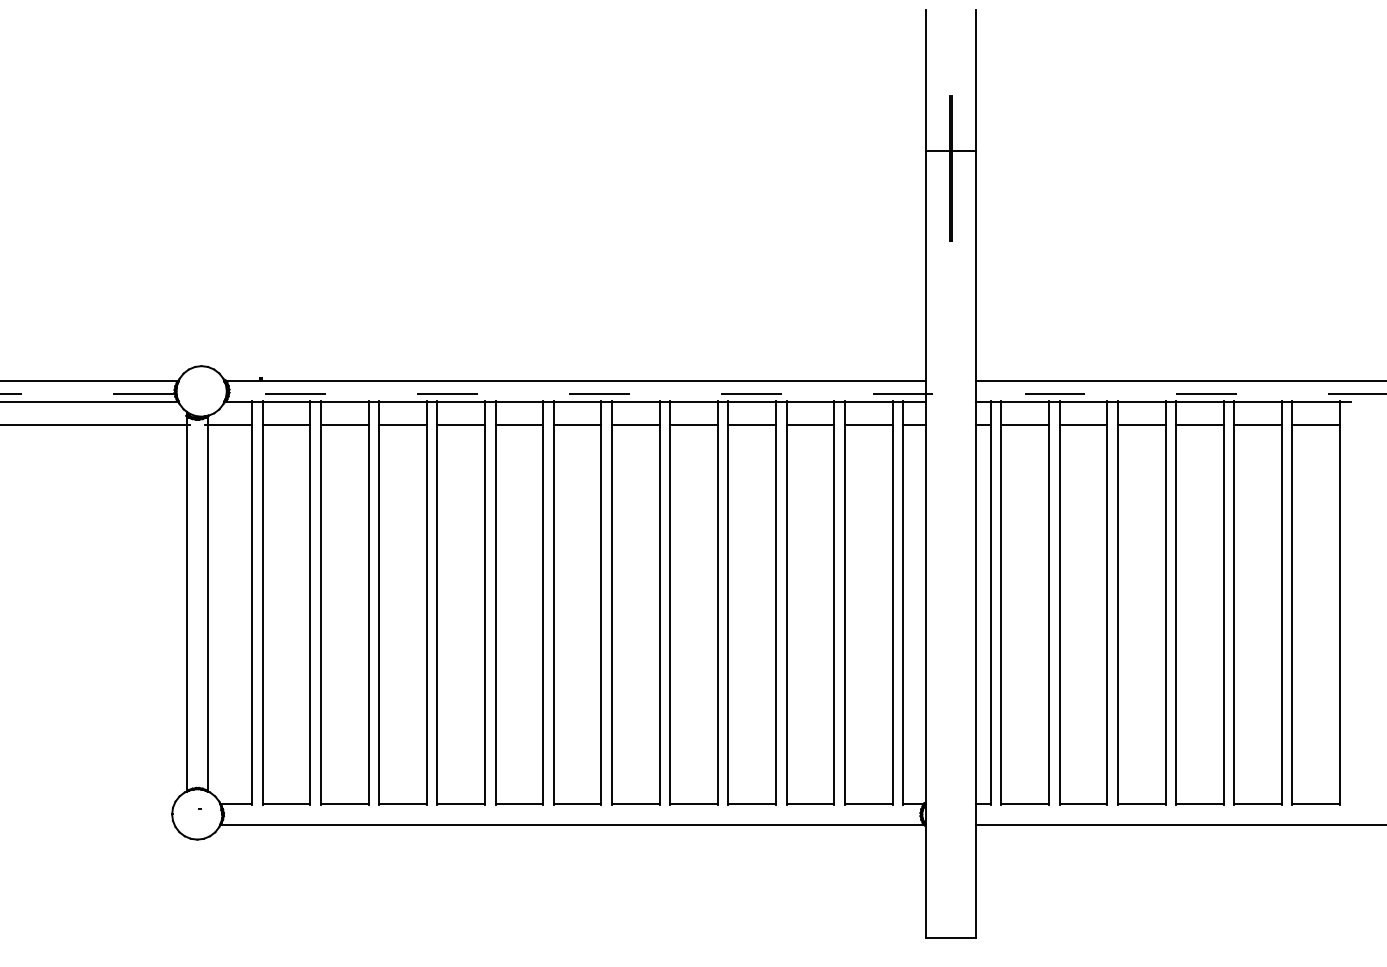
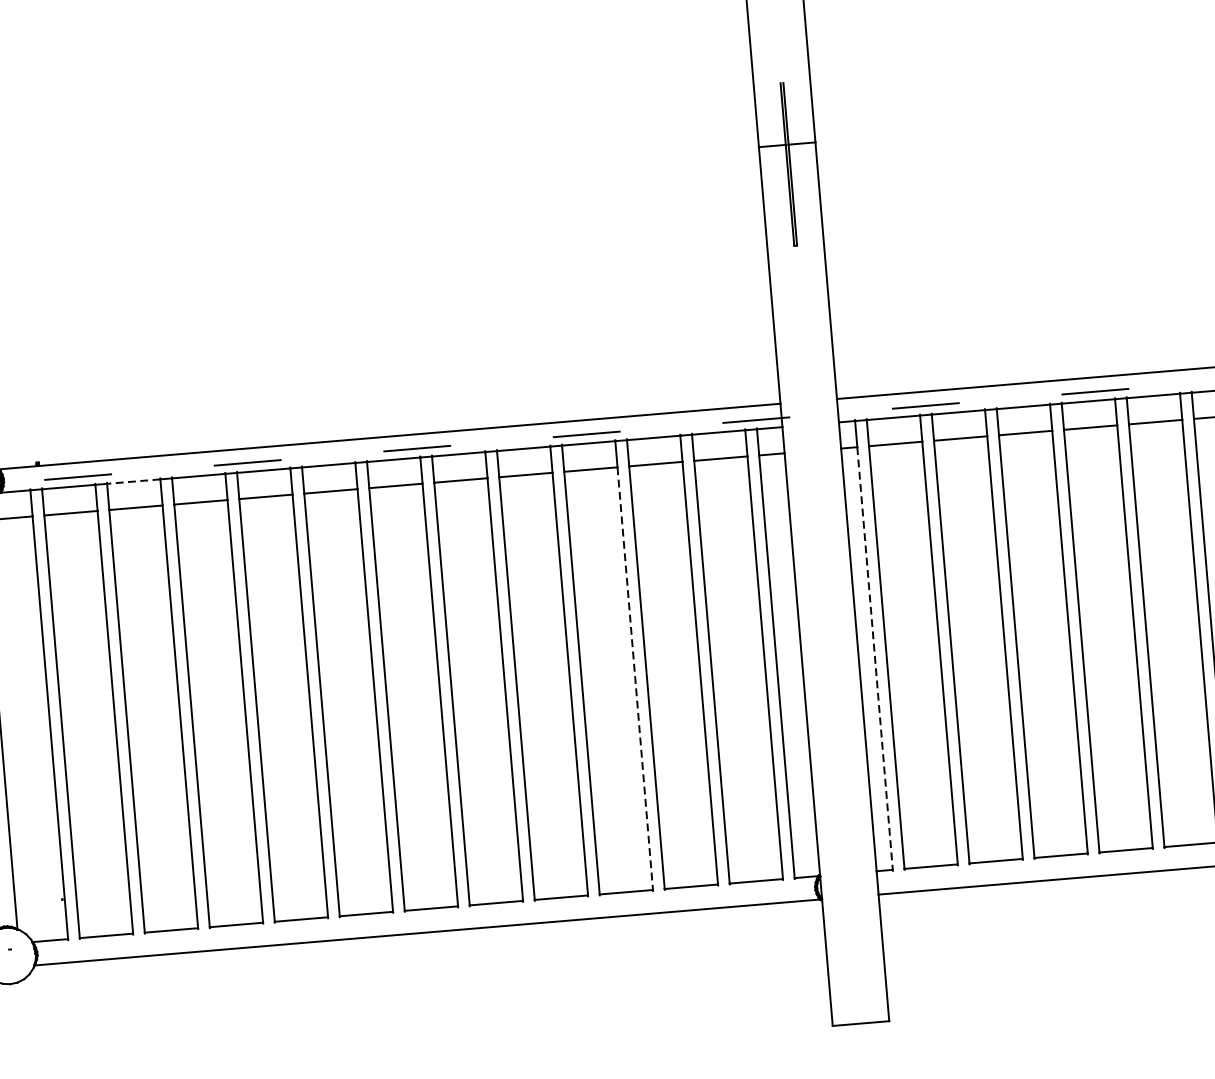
line: (344, 401) -> (133, 481), solid -> dashed
line: (776, 615) -> (635, 679), solid -> dashed
line: (990, 615) -> (874, 659), solid -> dashed

